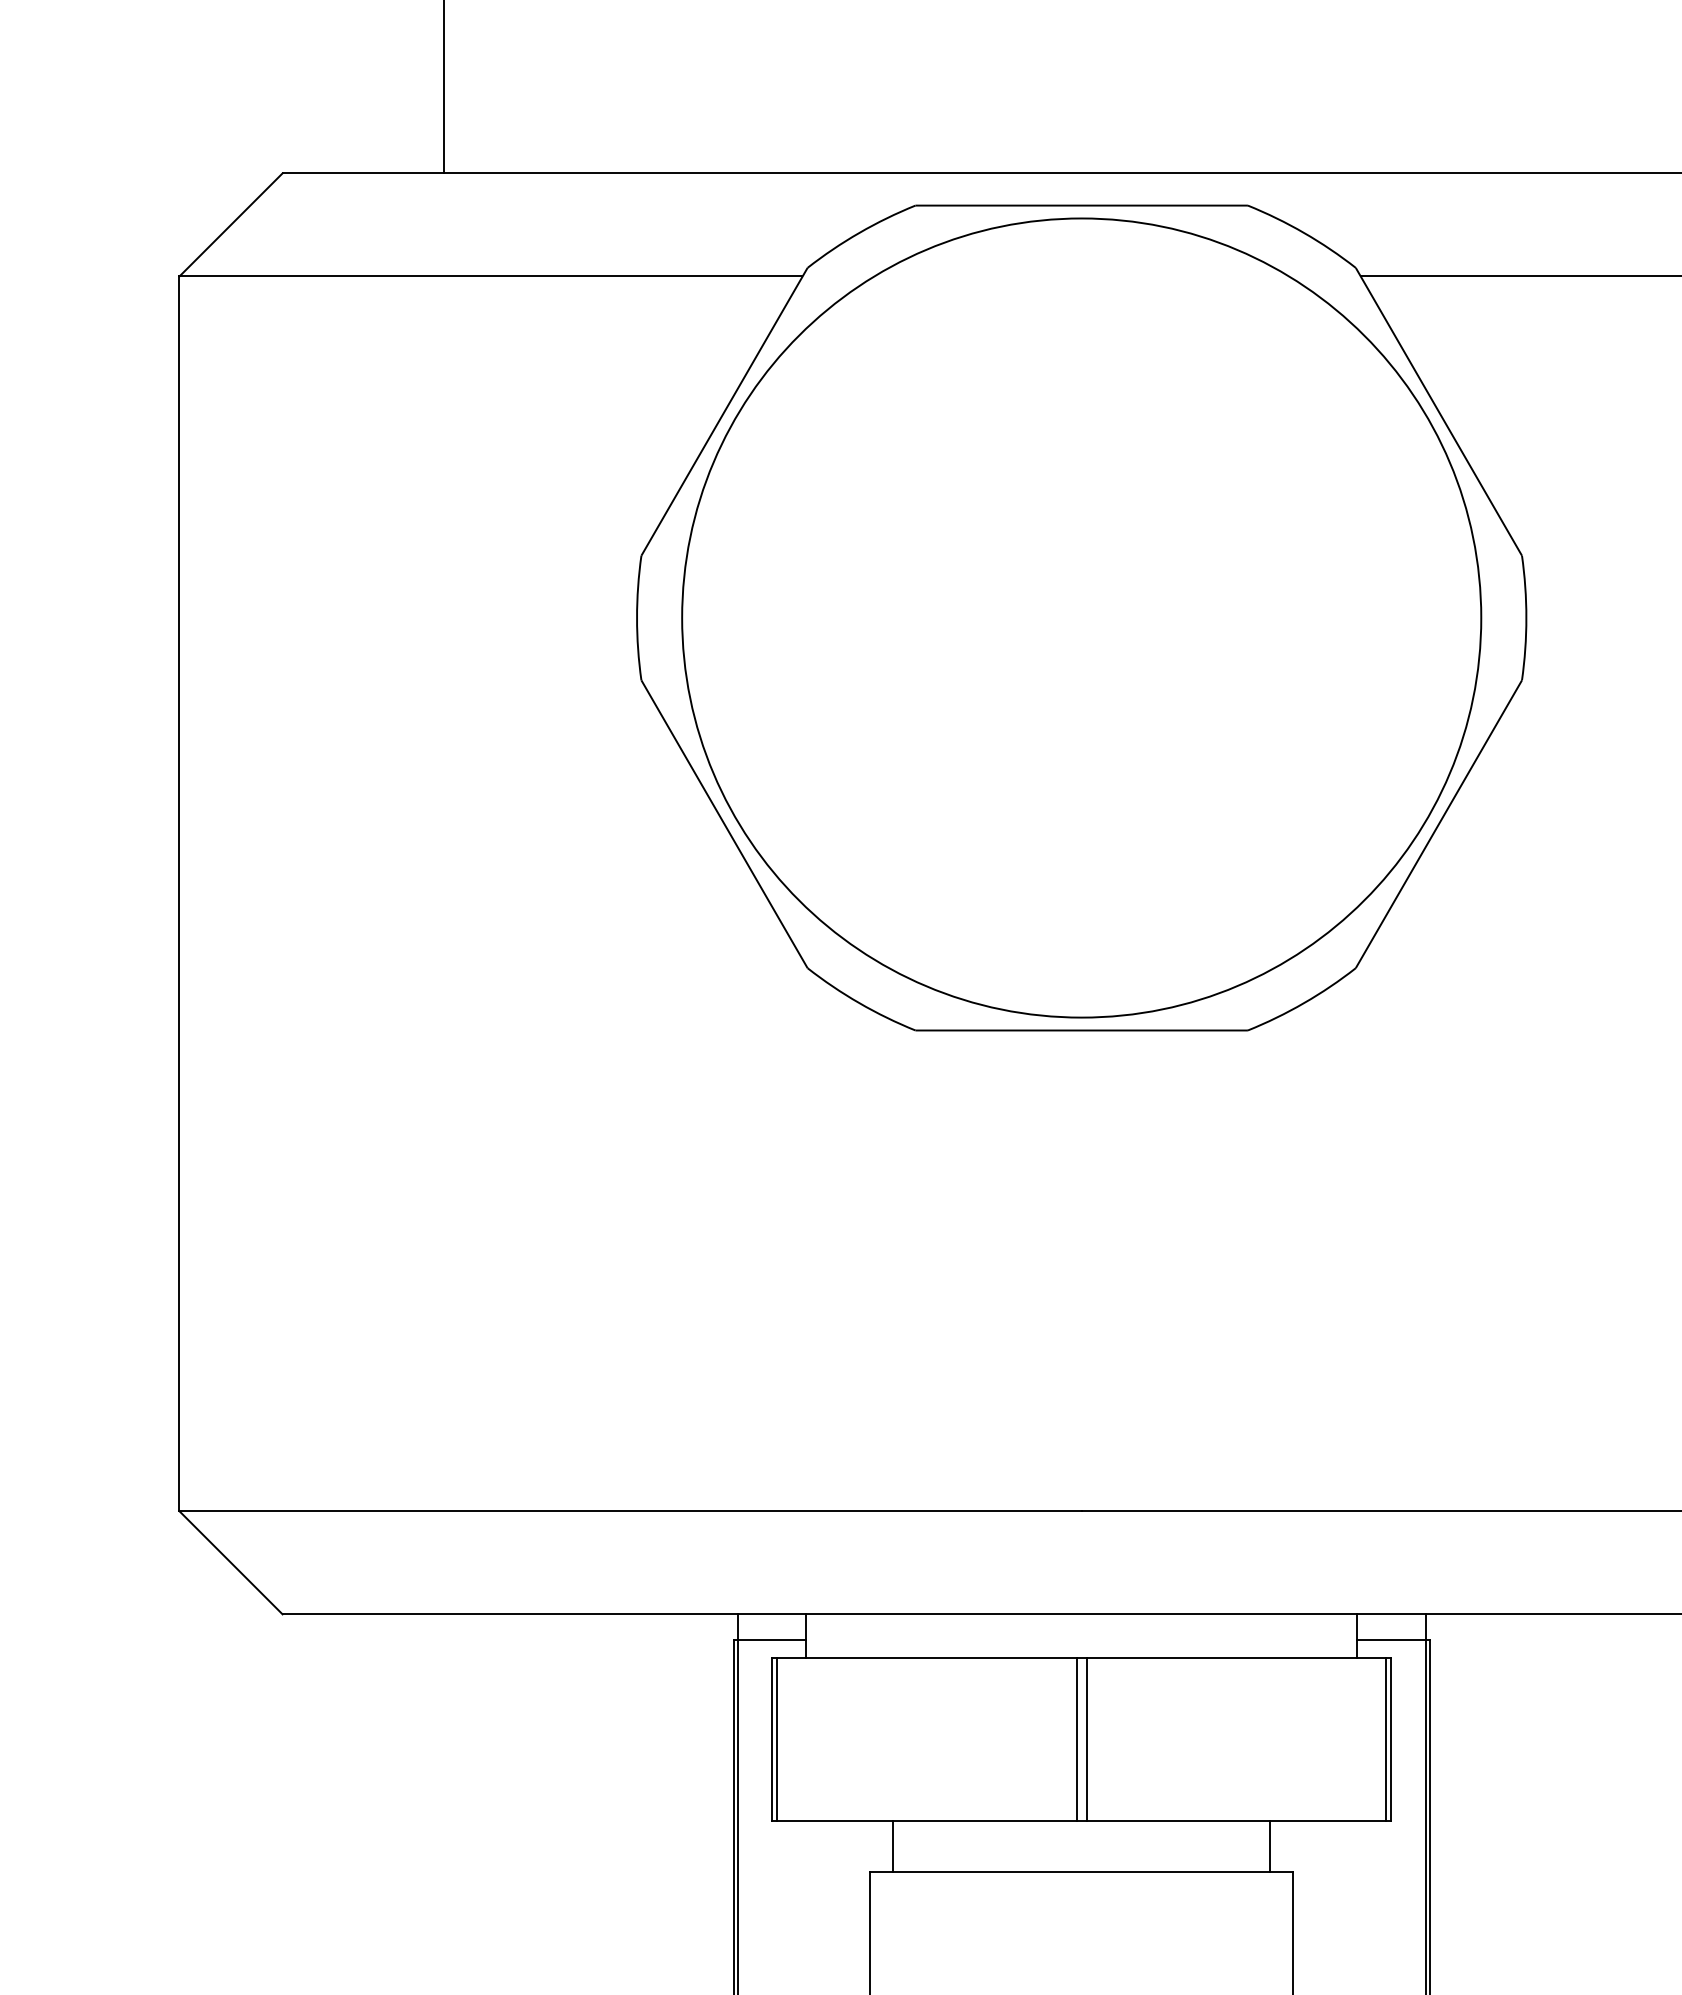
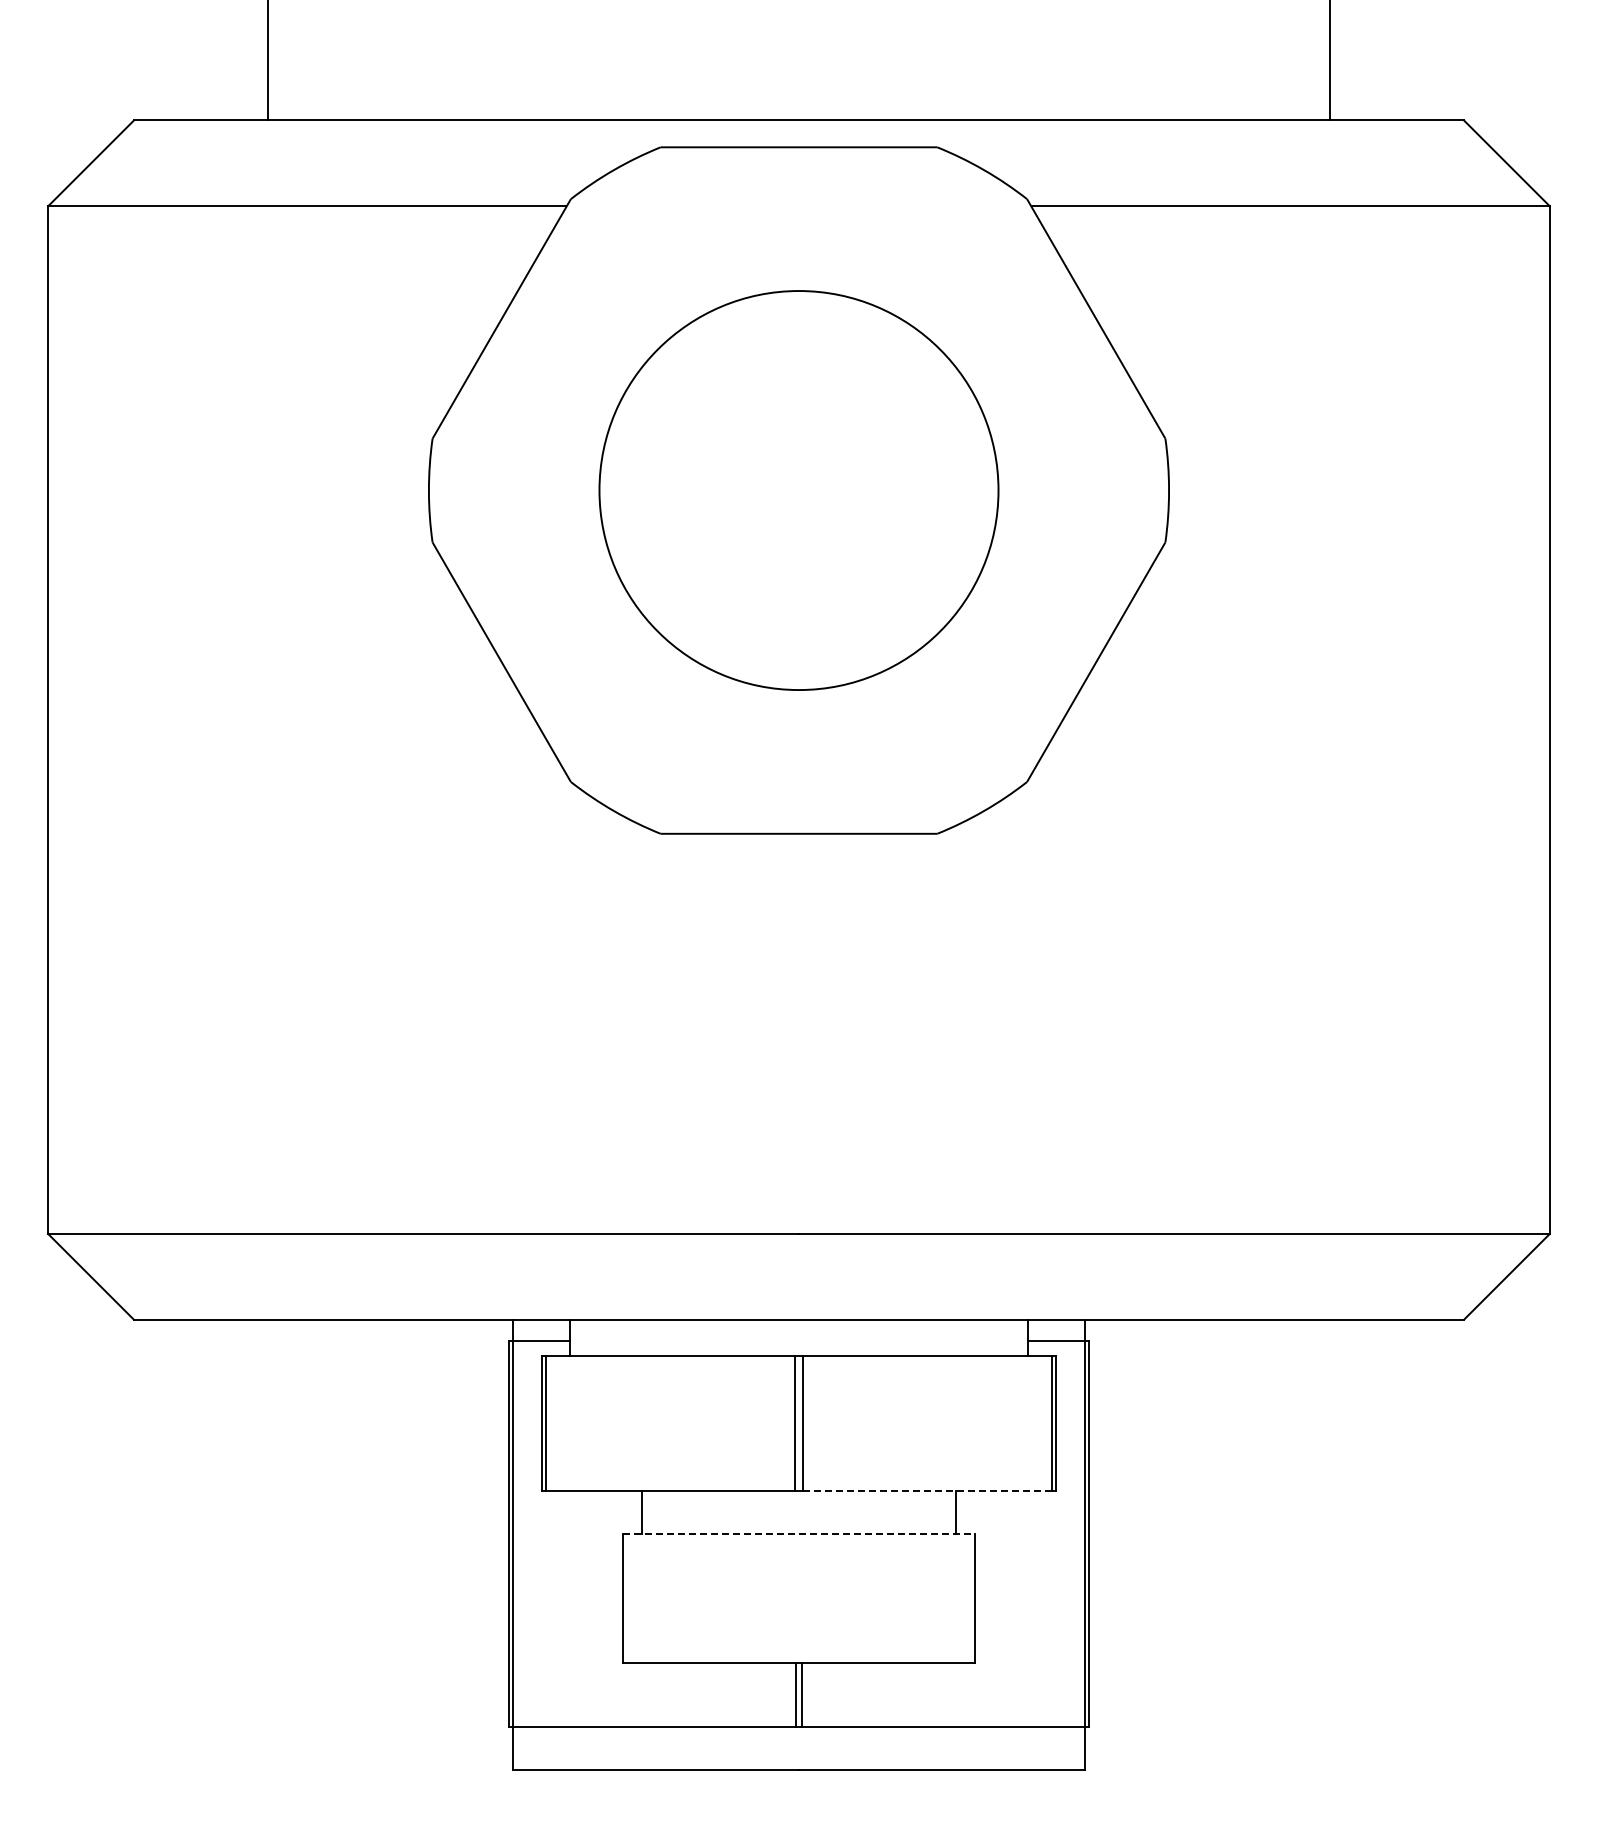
circle: (1081, 617) -> (798, 490), size x0.6
line: (1236, 1820) -> (927, 1491), solid -> dashed
line: (1082, 1872) -> (799, 1534), solid -> dashed

